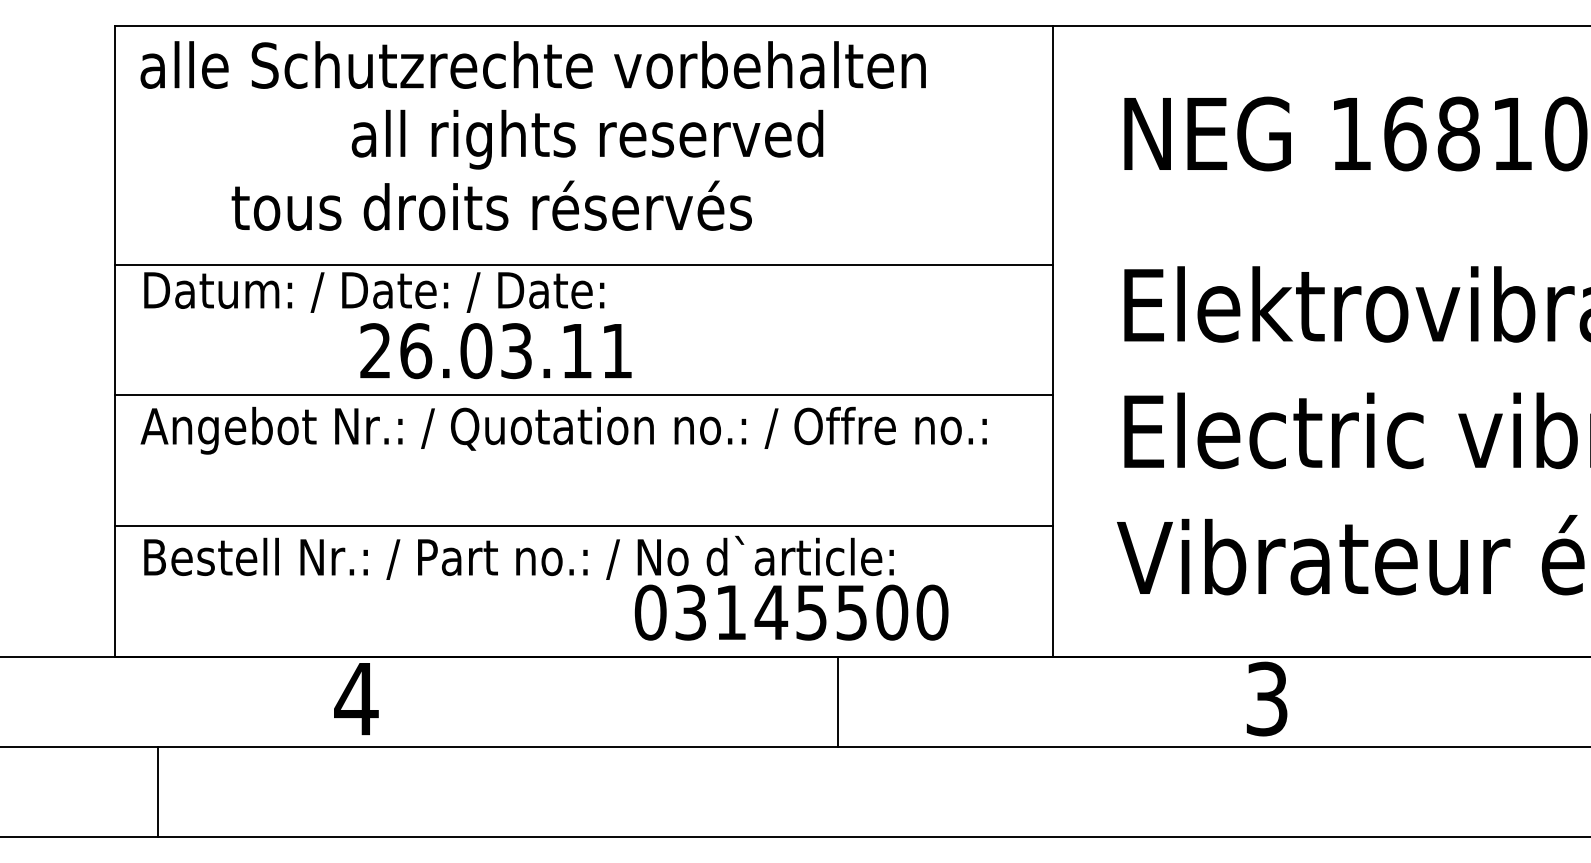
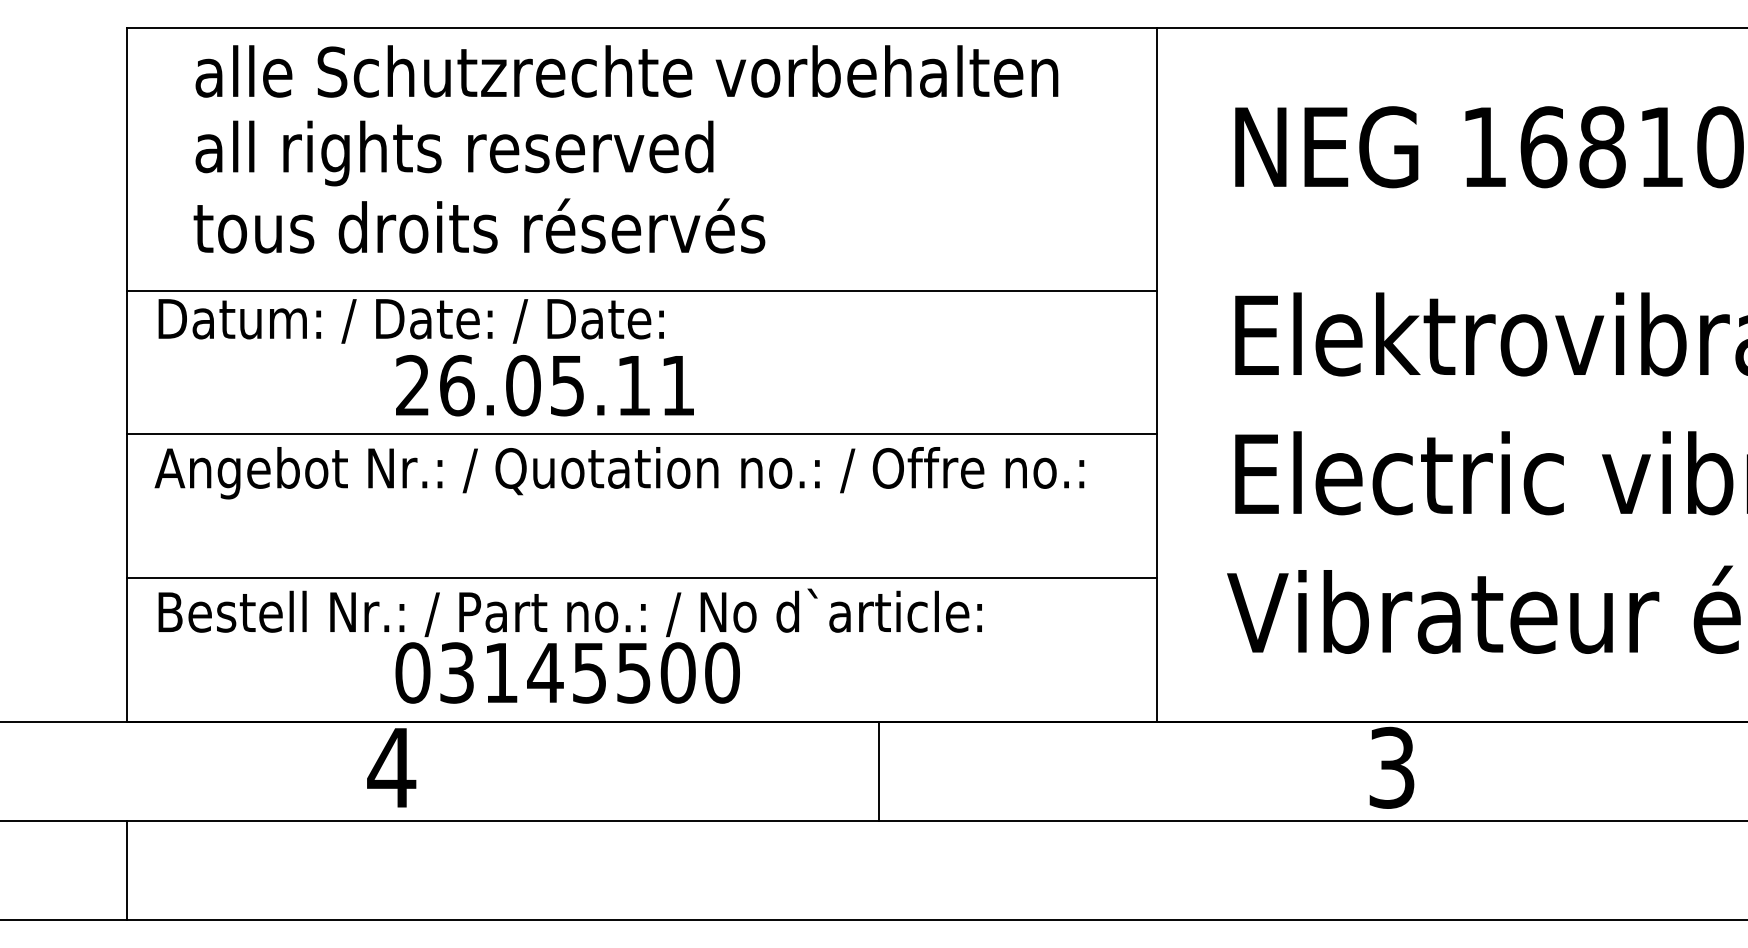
text: (532, 65) -> (626, 71), moved
text: (587, 139) -> (454, 153), moved
text: (491, 205) -> (479, 225), moved
text: (516, 350) -> (567, 384), 26.03.11 -> 26.05.11
text: (791, 612) -> (567, 672), moved
line: (837, 701) -> (879, 770), moved
line: (157, 791) -> (126, 869), moved

